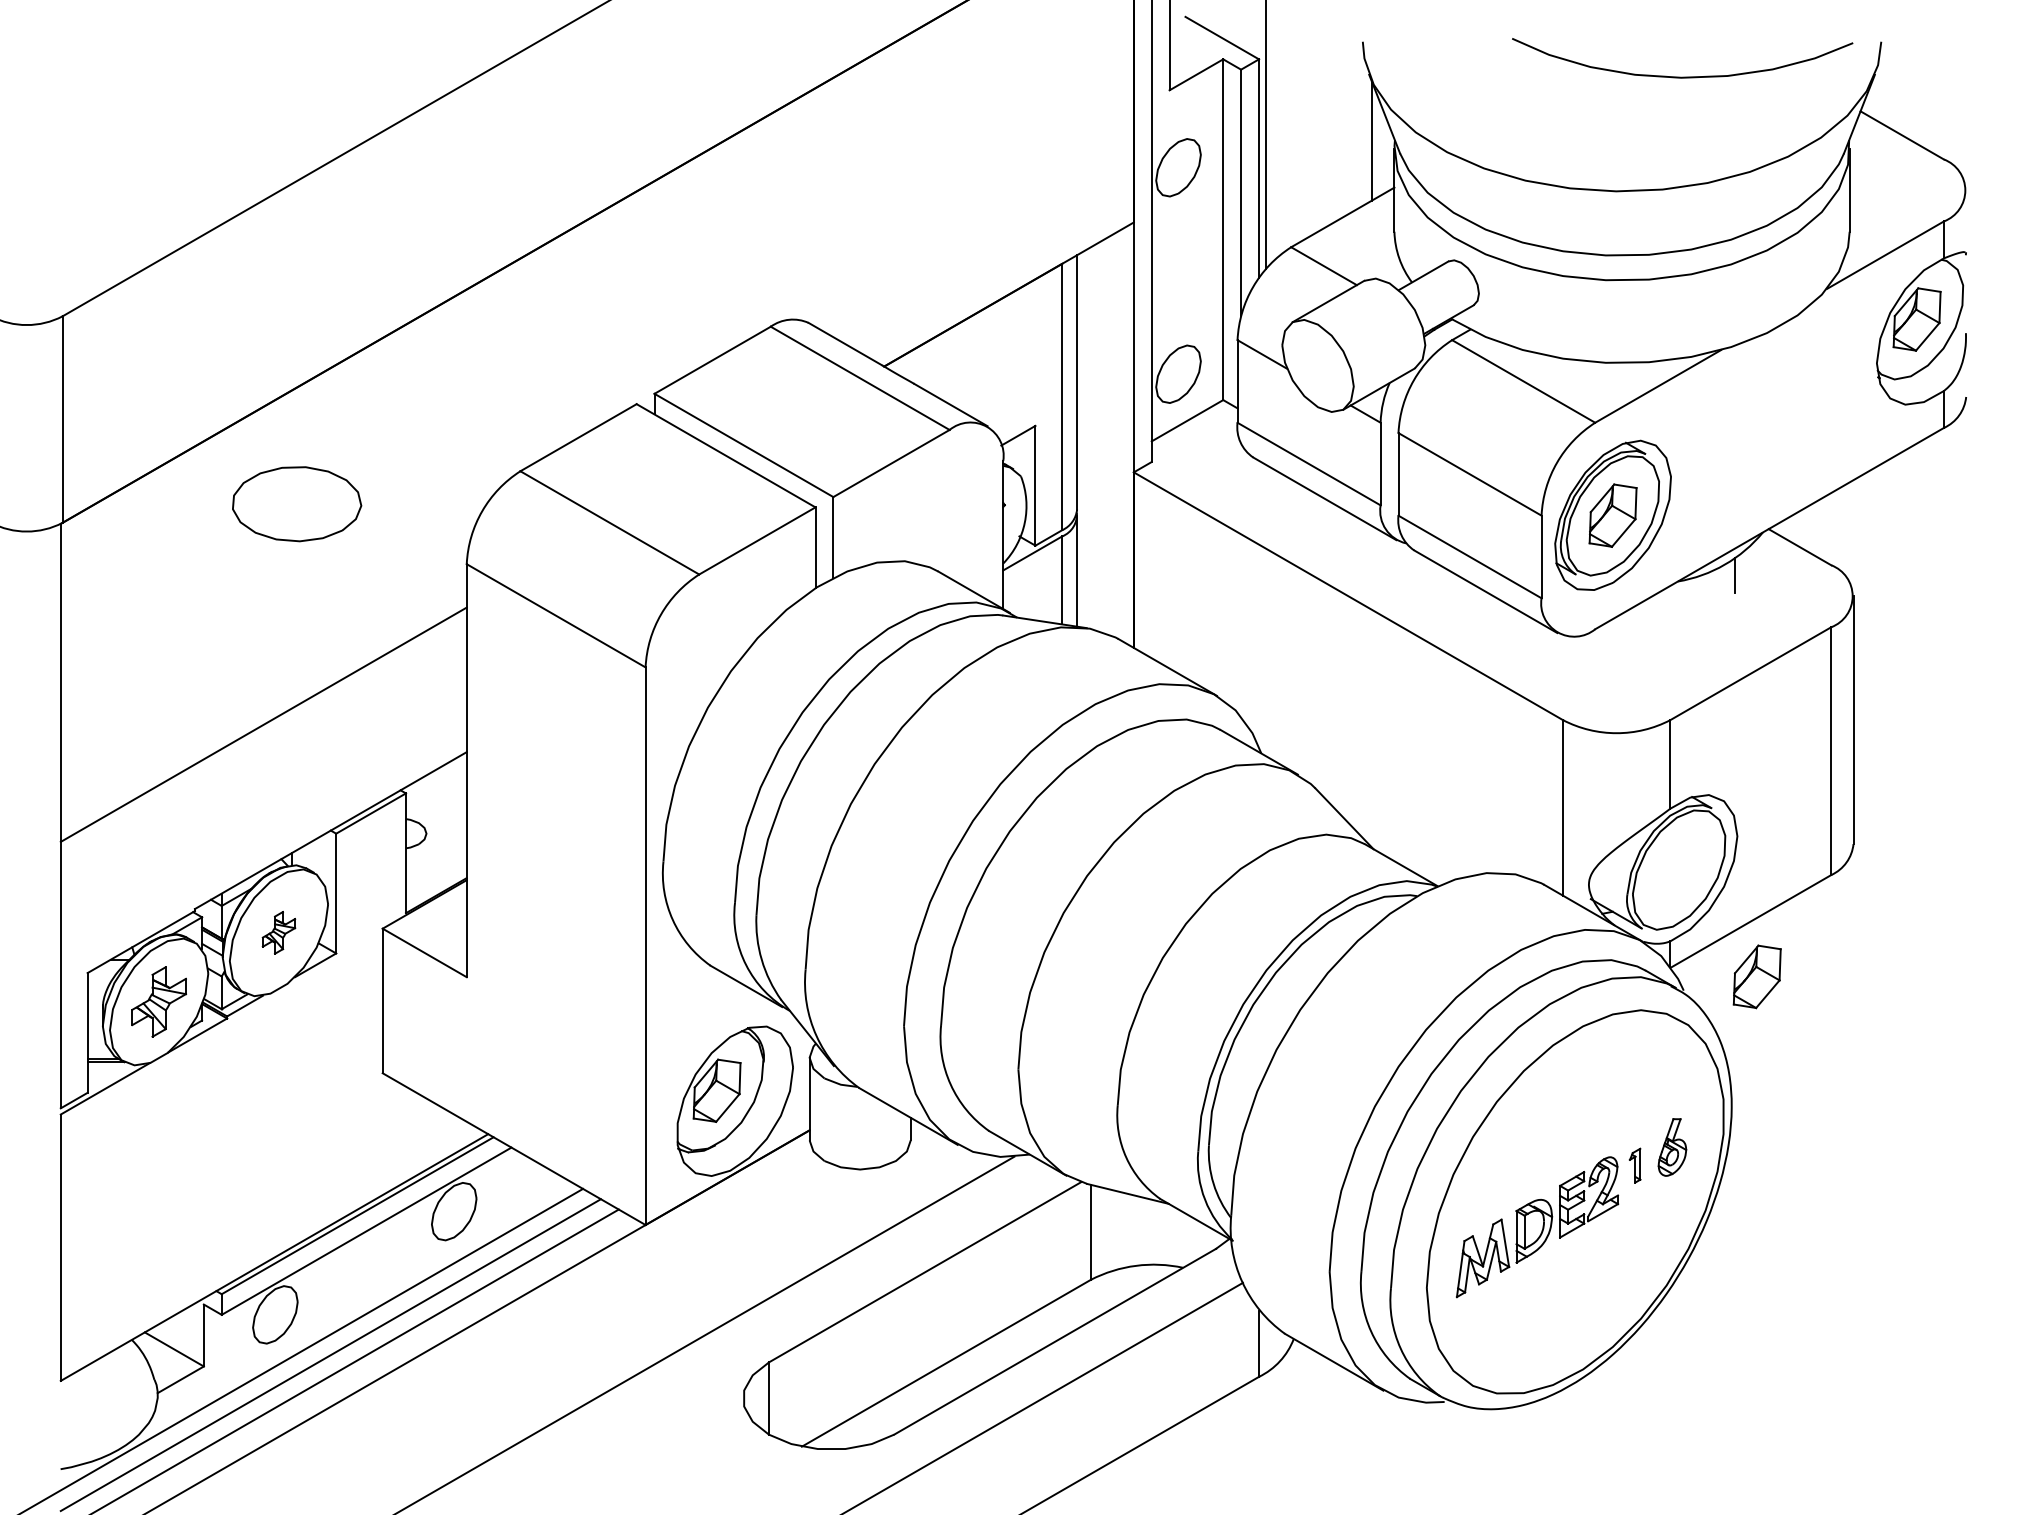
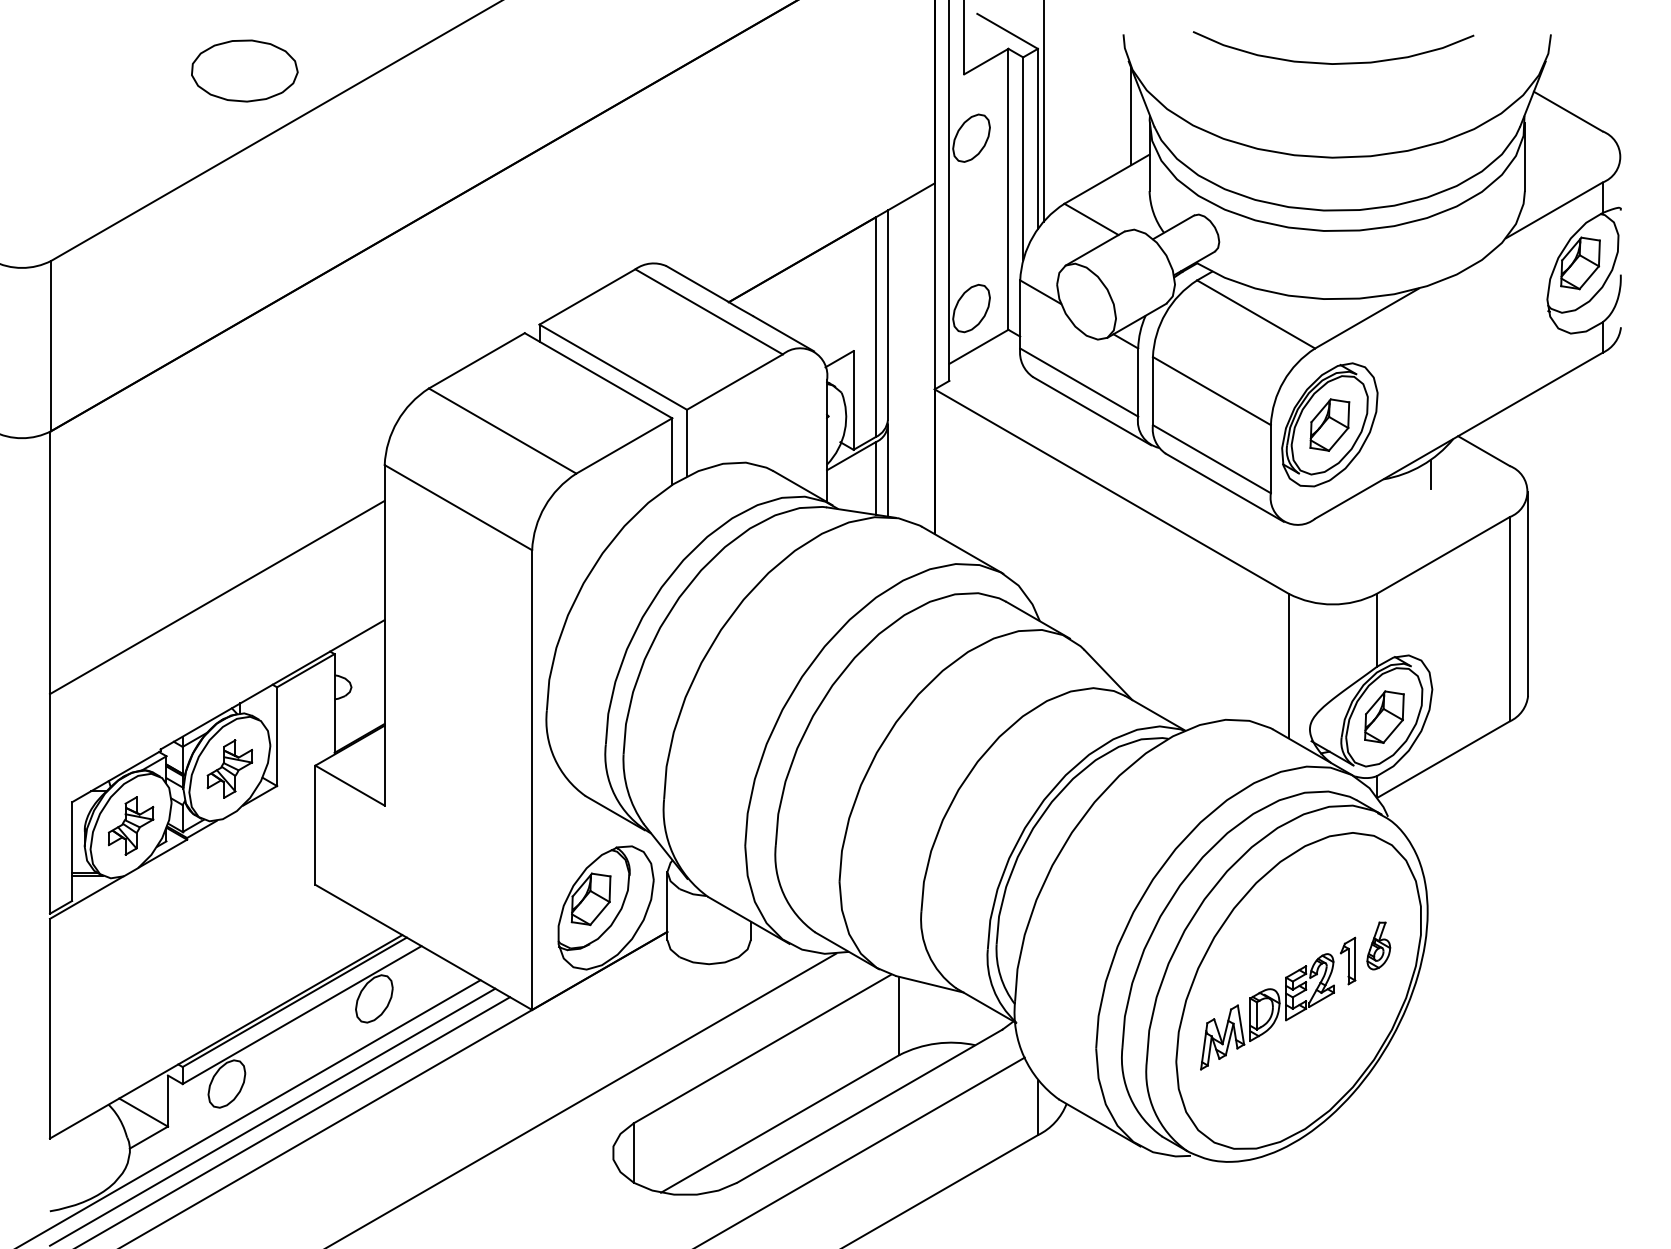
curve: (1682, 76) -> (1333, 63), moved
part: (297, 504) -> (245, 71), moved
part: (278, 932) -> (229, 768), size x1.67
part: (1756, 976) -> (1383, 716), moved
part: (1634, 1165) -> (1347, 960), size x1.67

